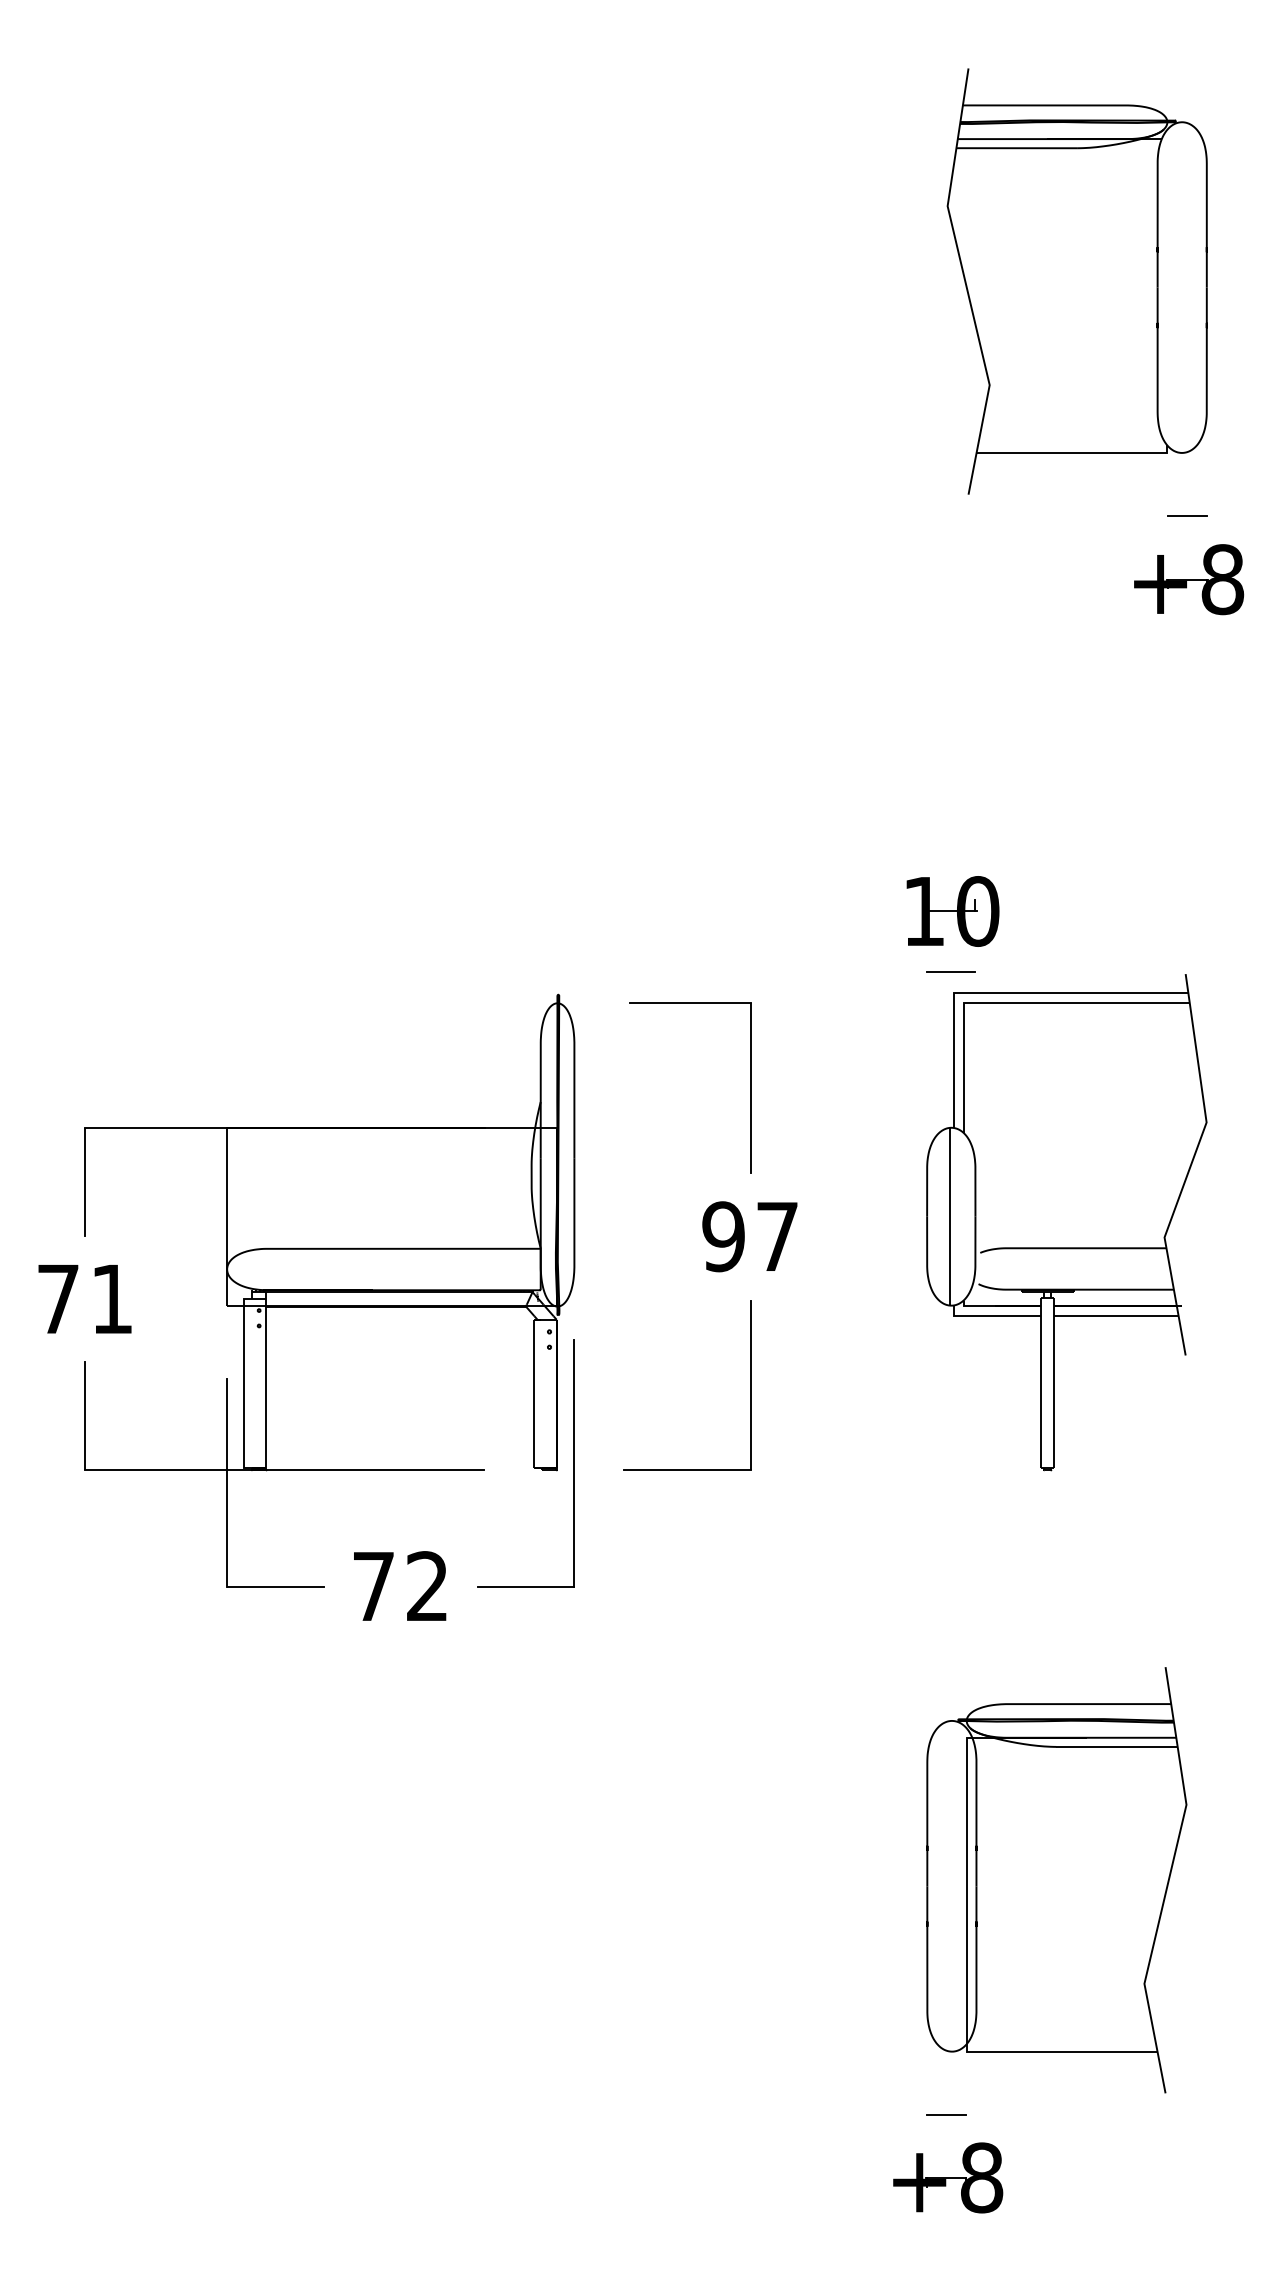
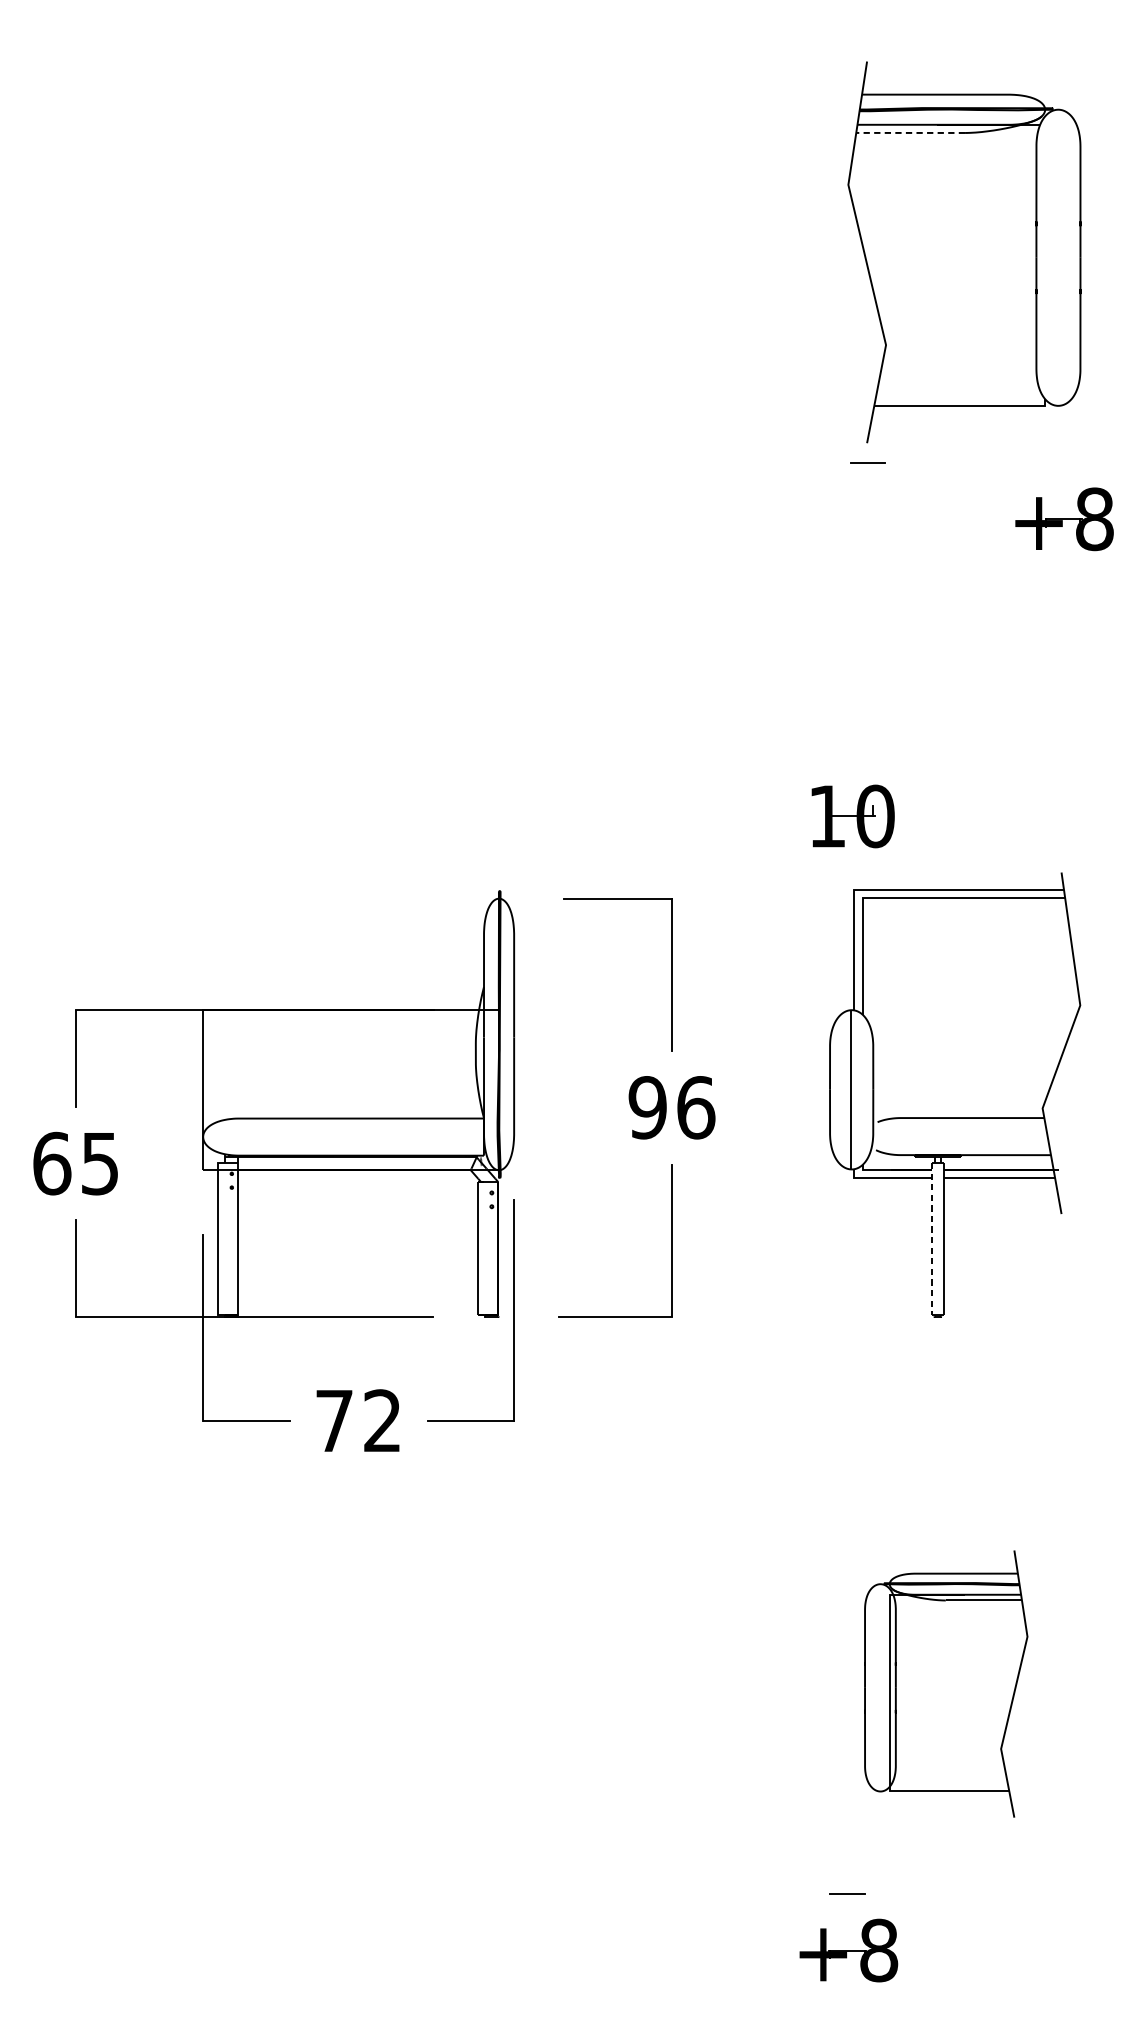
line: (1017, 148) -> (910, 133), solid -> dashed
line: (1187, 515) -> (867, 461), moved
line: (951, 972) -> (851, 871), removed
text: (777, 1236) -> (696, 1107), 97 -> 96
text: (84, 1298) -> (75, 1163), 71 -> 65
line: (1040, 1383) -> (931, 1239), solid -> dashed
part: (1056, 1880) -> (945, 1684), size x0.7

